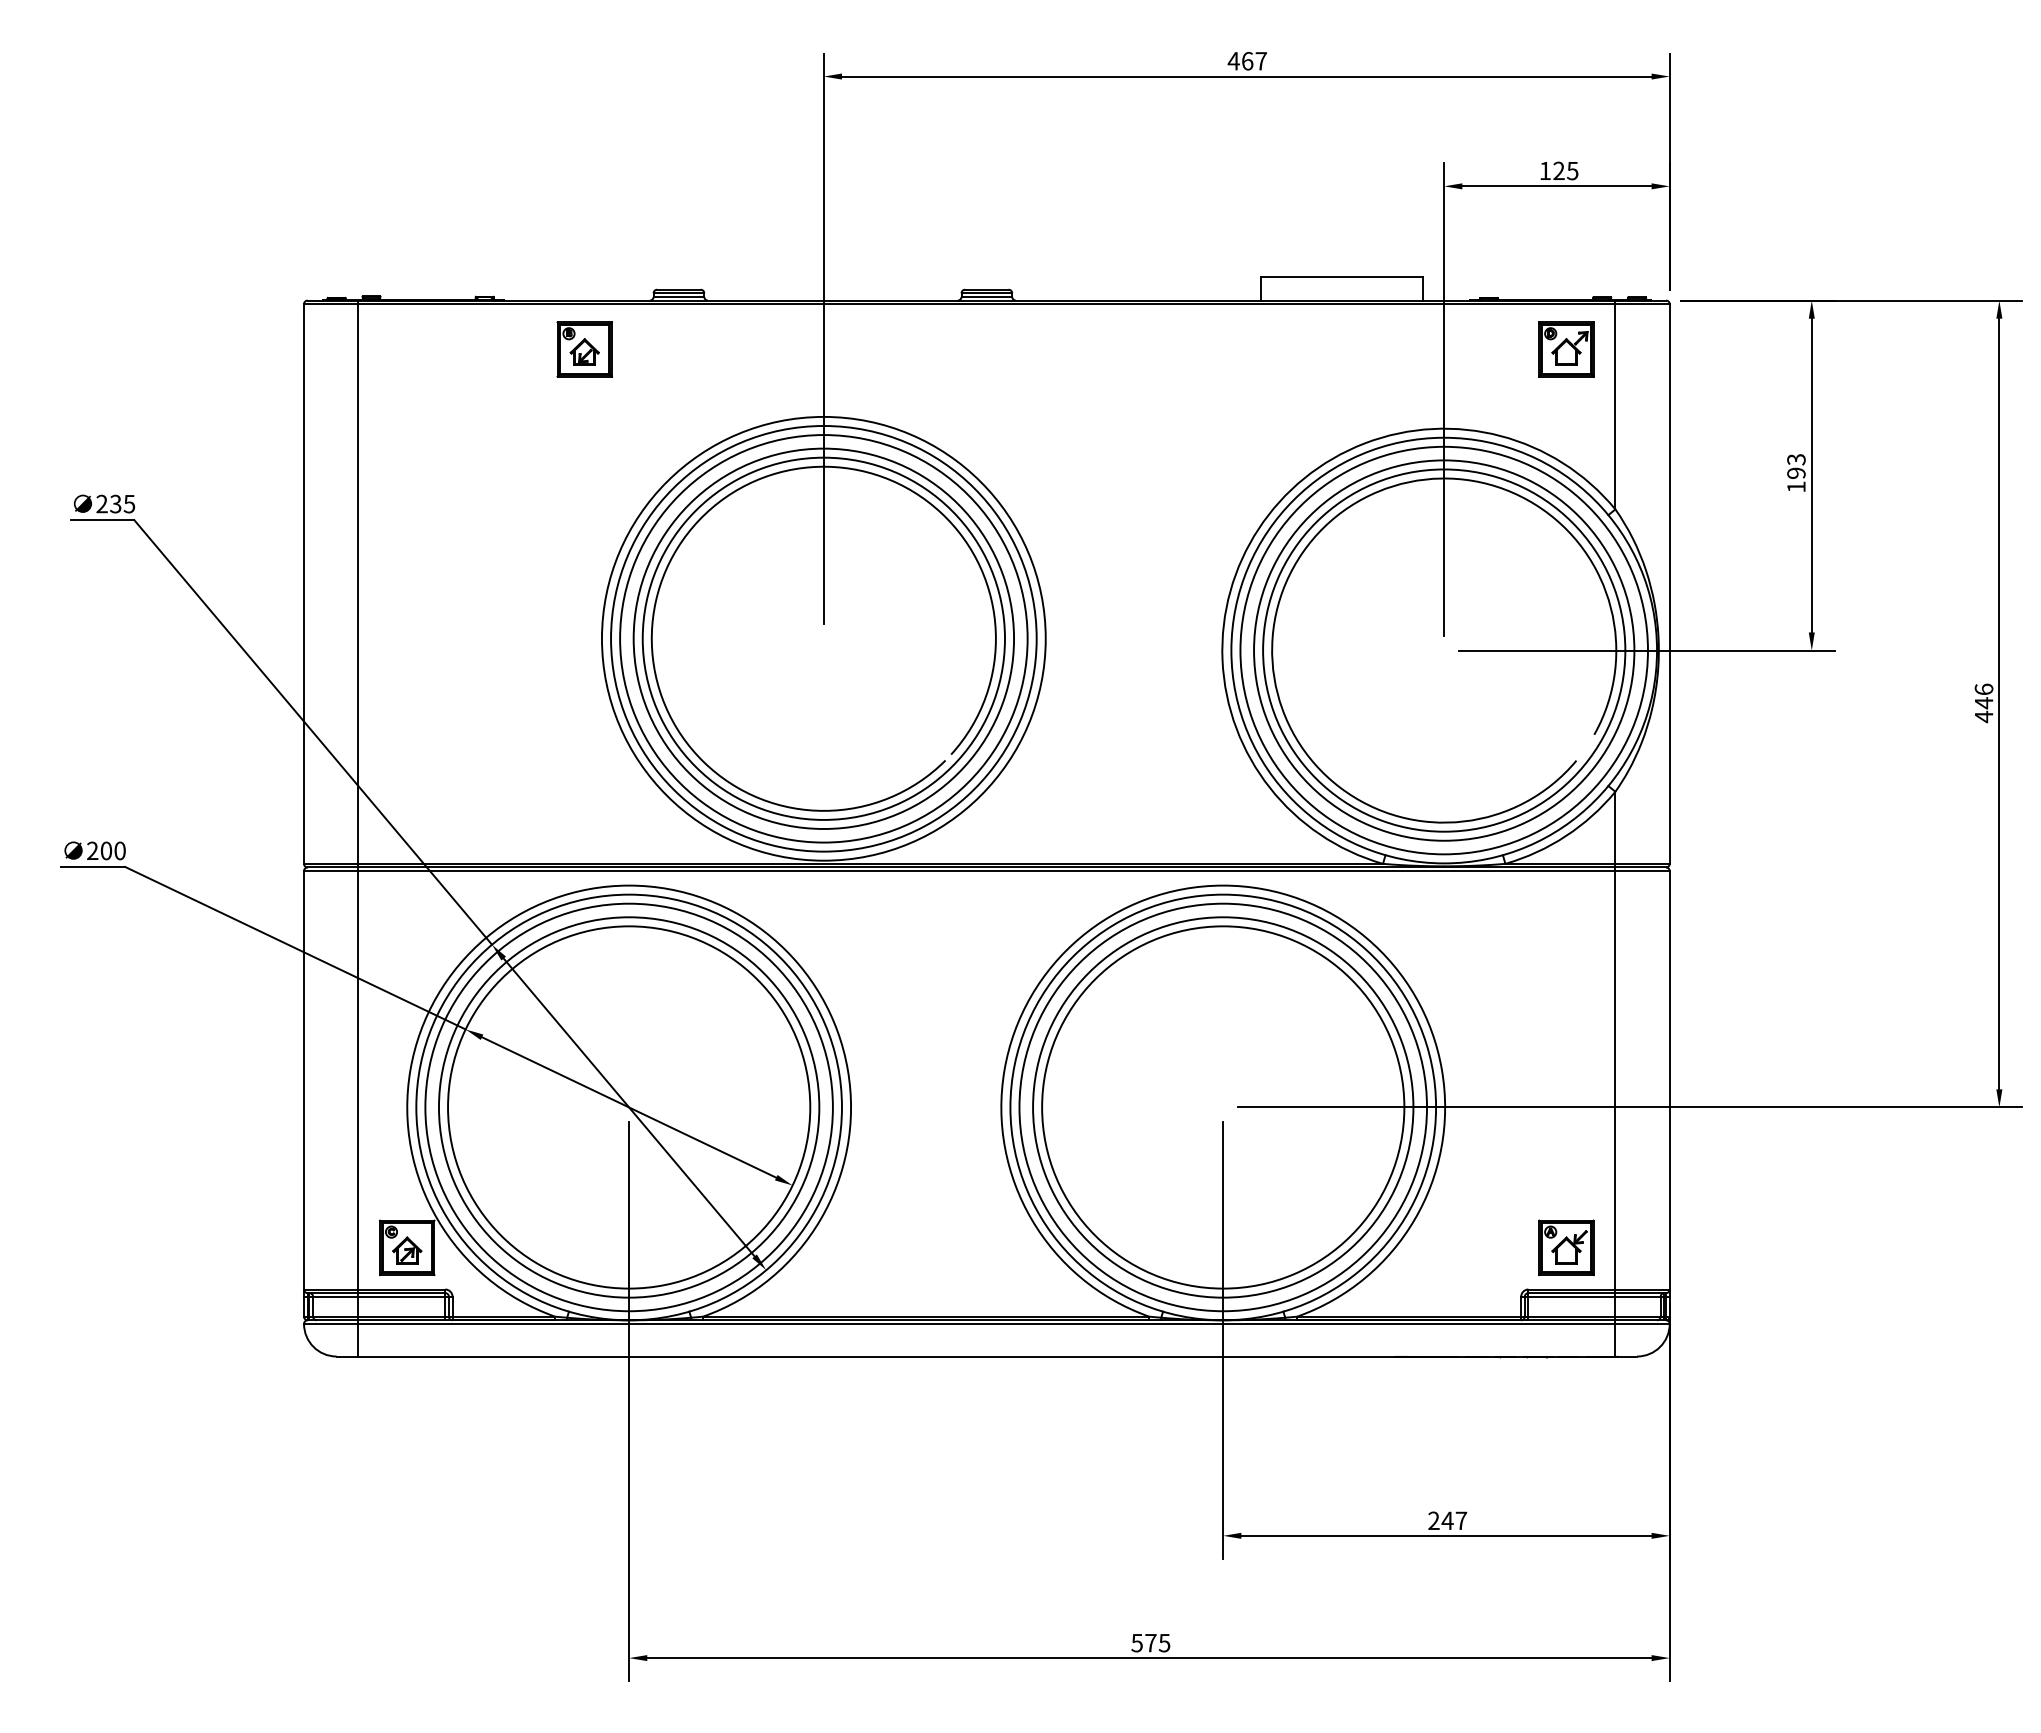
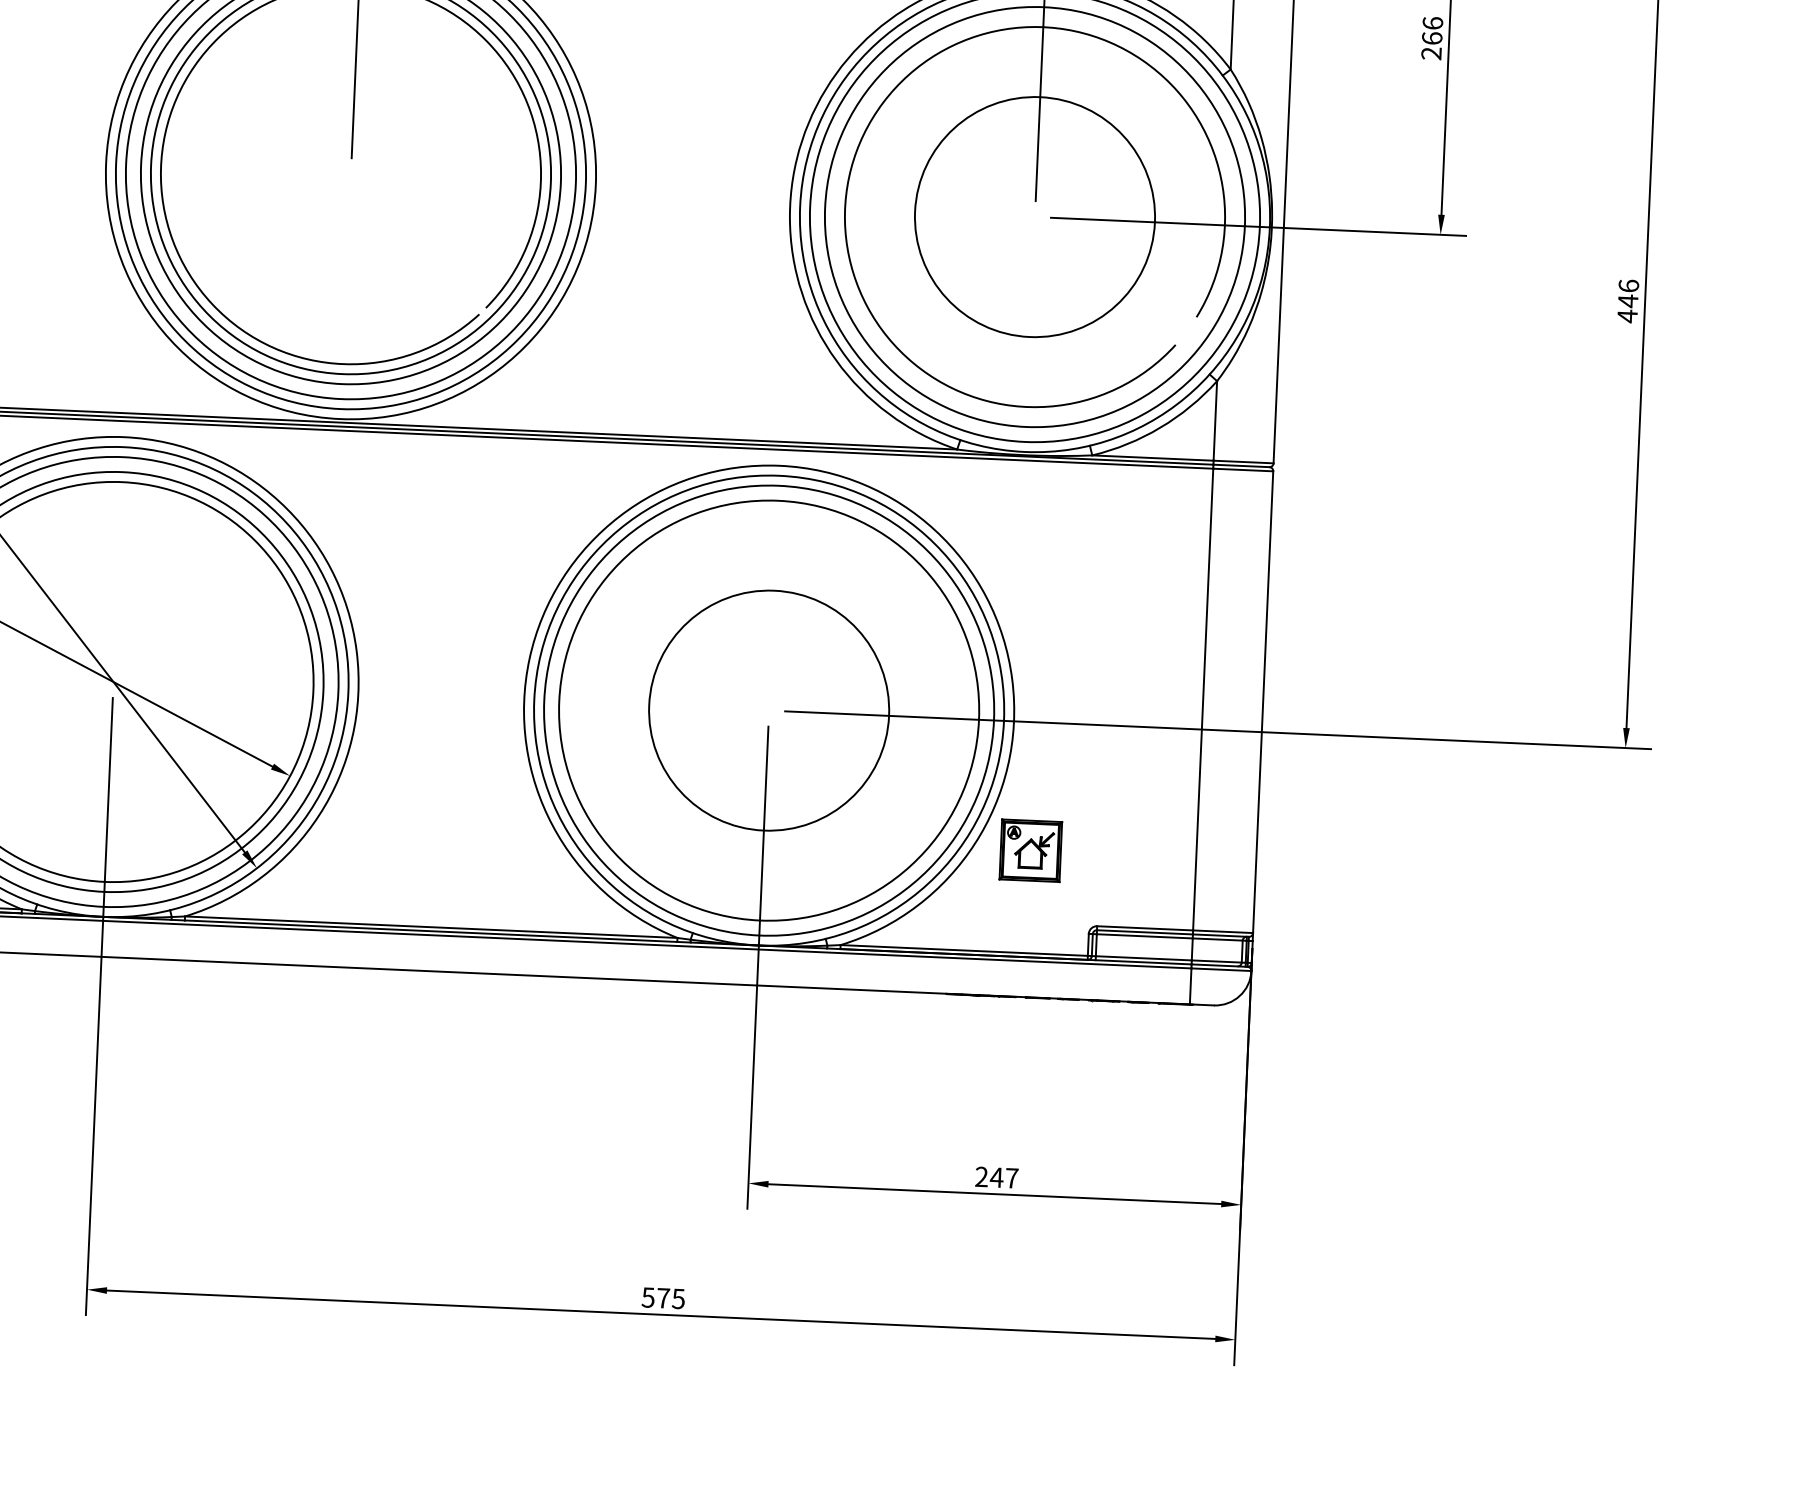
text: (1796, 472) -> (1432, 37), 193 -> 266
circle: (1444, 650) -> (1035, 217), size x0.6
circle: (1223, 1107) -> (769, 710), size x0.6
part: (1566, 1247) -> (1030, 850), moved

